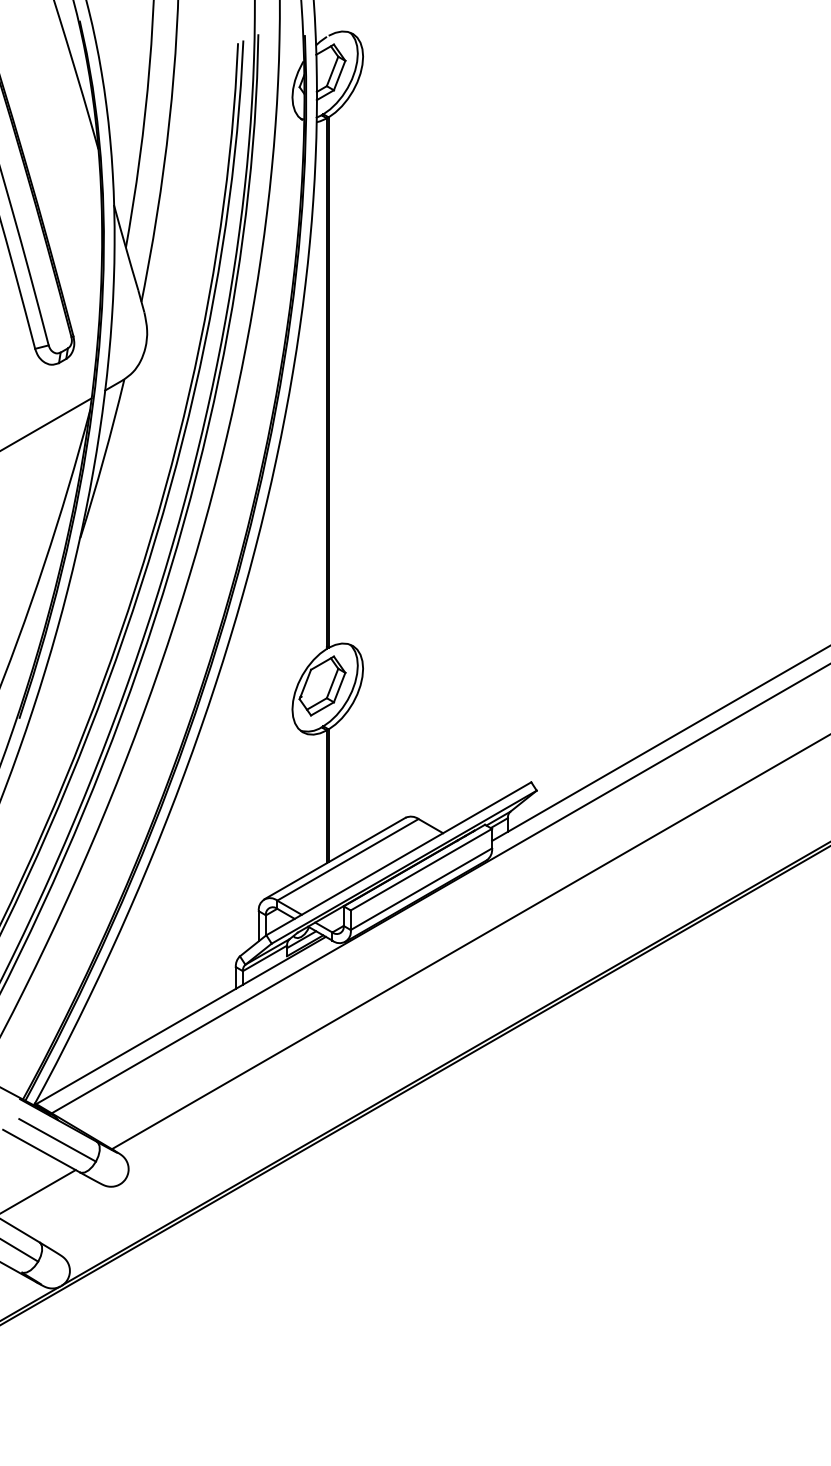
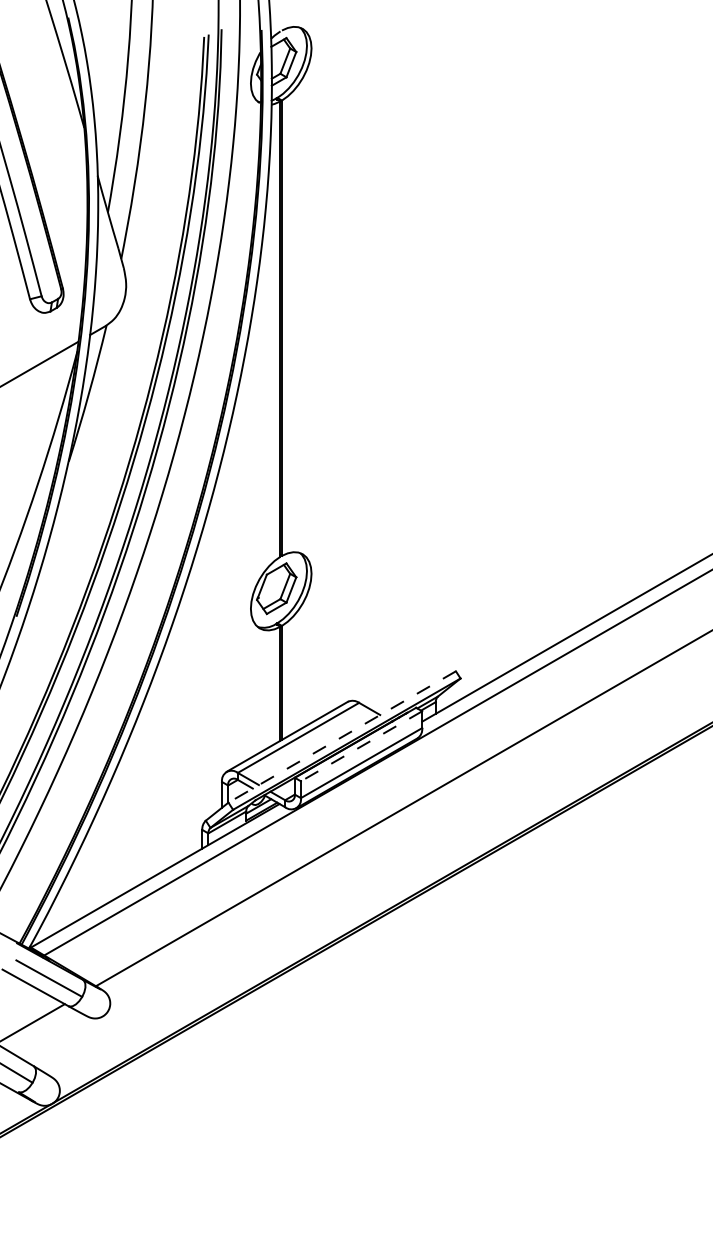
line: (398, 859) -> (341, 737), solid -> dashed
line: (421, 869) -> (361, 746), solid -> dashed

